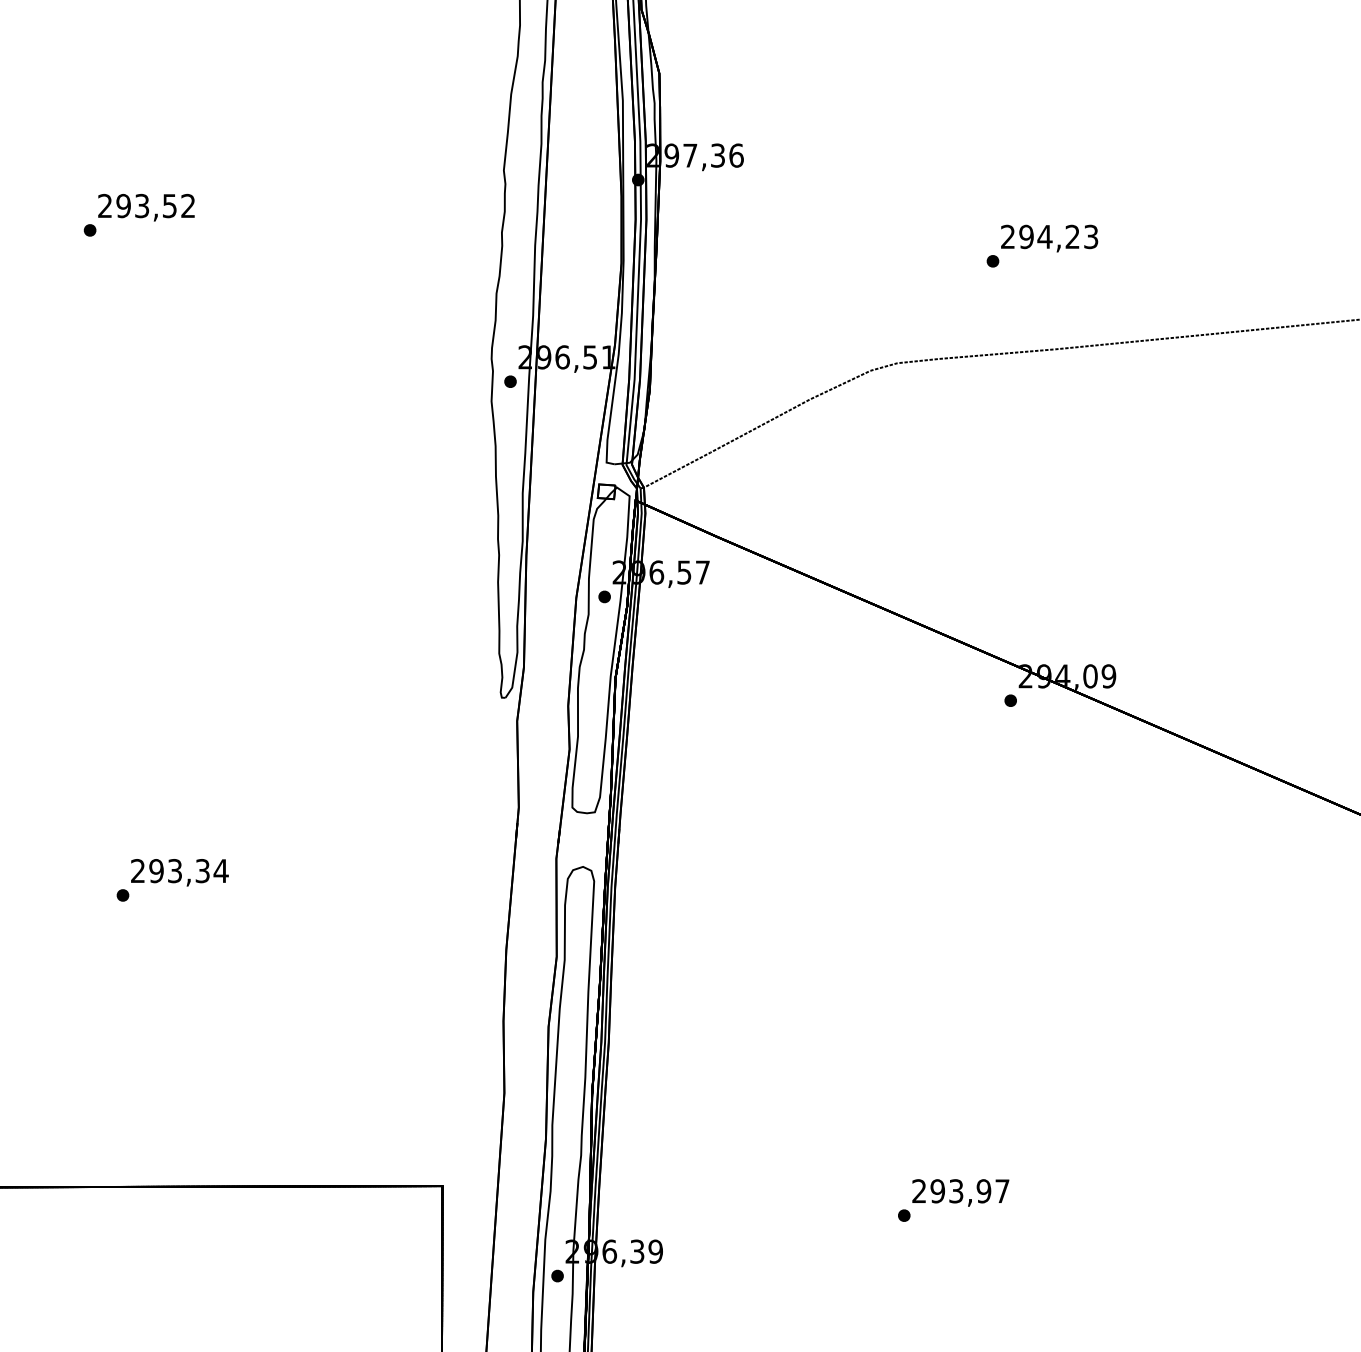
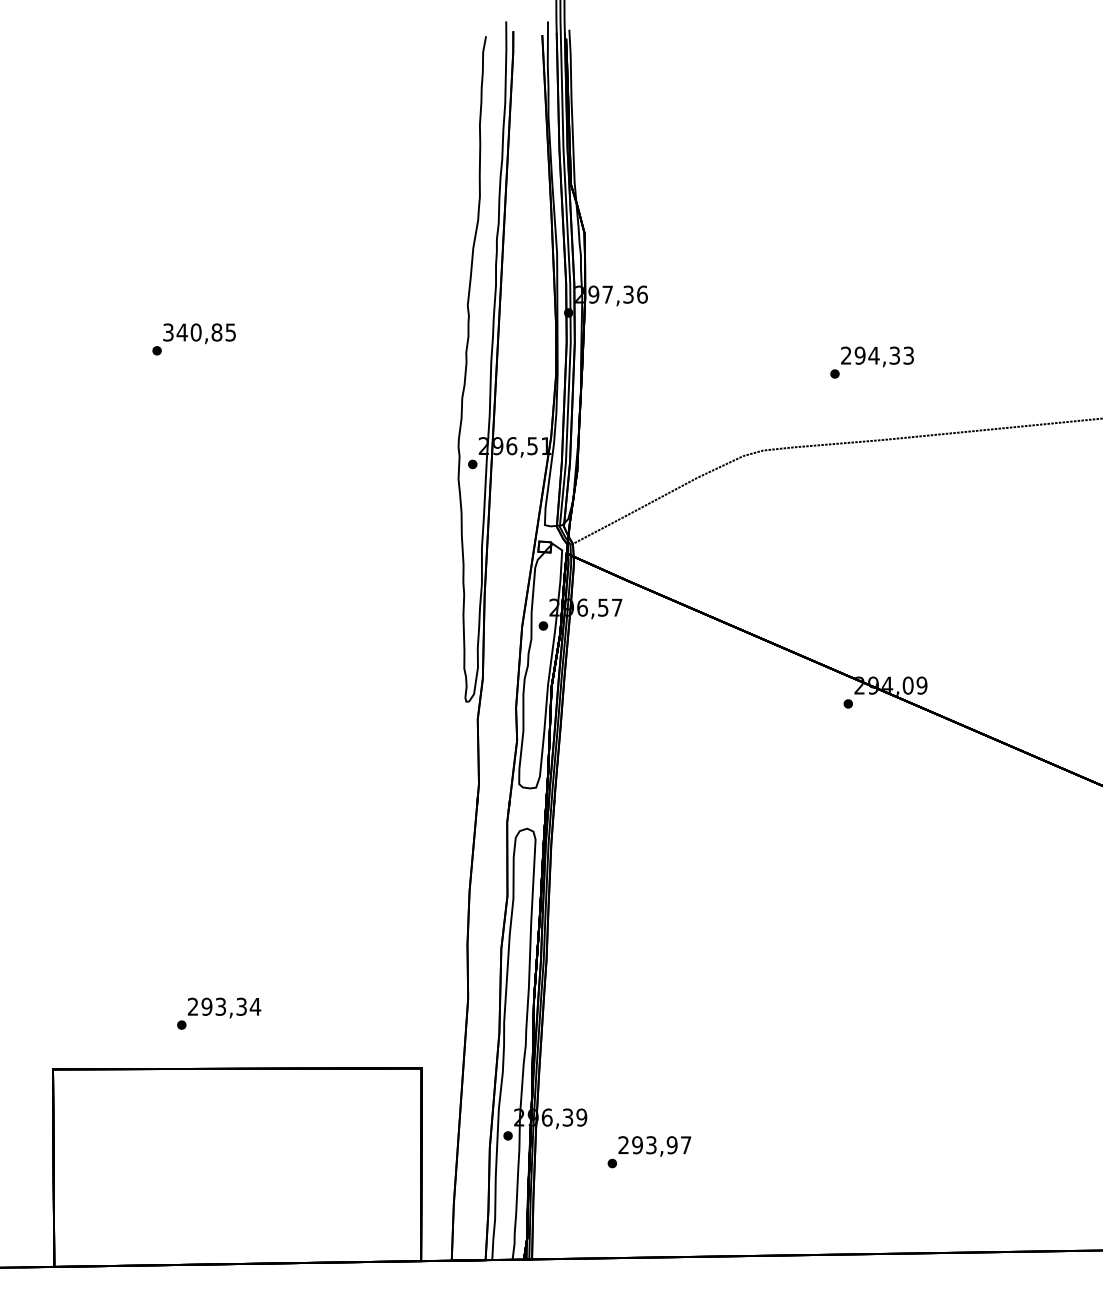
text: (146, 206) -> (199, 332), 293,52 -> 340,85
text: (1072, 236) -> (894, 355), 294,23 -> 294,33
text: (173, 879) -> (219, 1013), moved
text: (953, 1200) -> (649, 1152), moved

